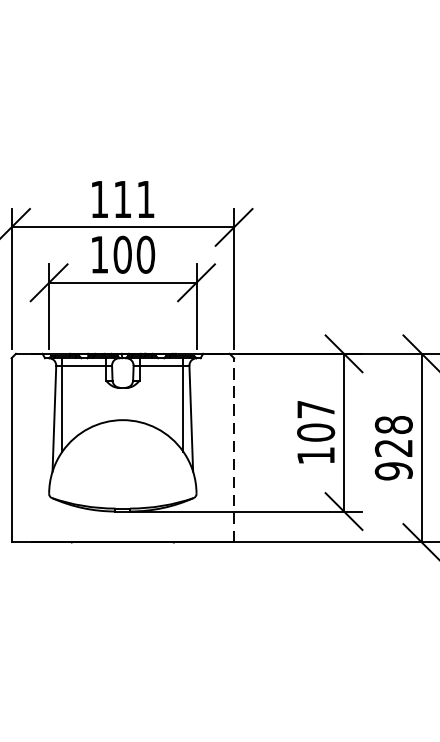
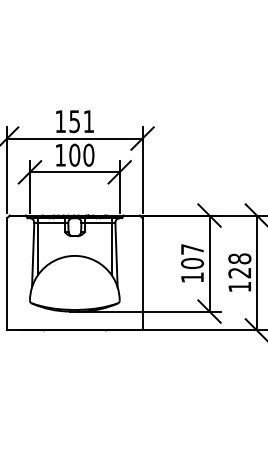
text: (122, 199) -> (74, 121), 111 -> 151
line: (233, 449) -> (142, 273), dashed -> solid
text: (393, 470) -> (239, 286), 928 -> 128

